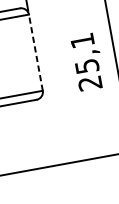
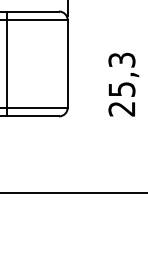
text: (82, 40) -> (121, 59), 25,1 -> 25,3
line: (35, 52) -> (67, 63), dashed -> solid

